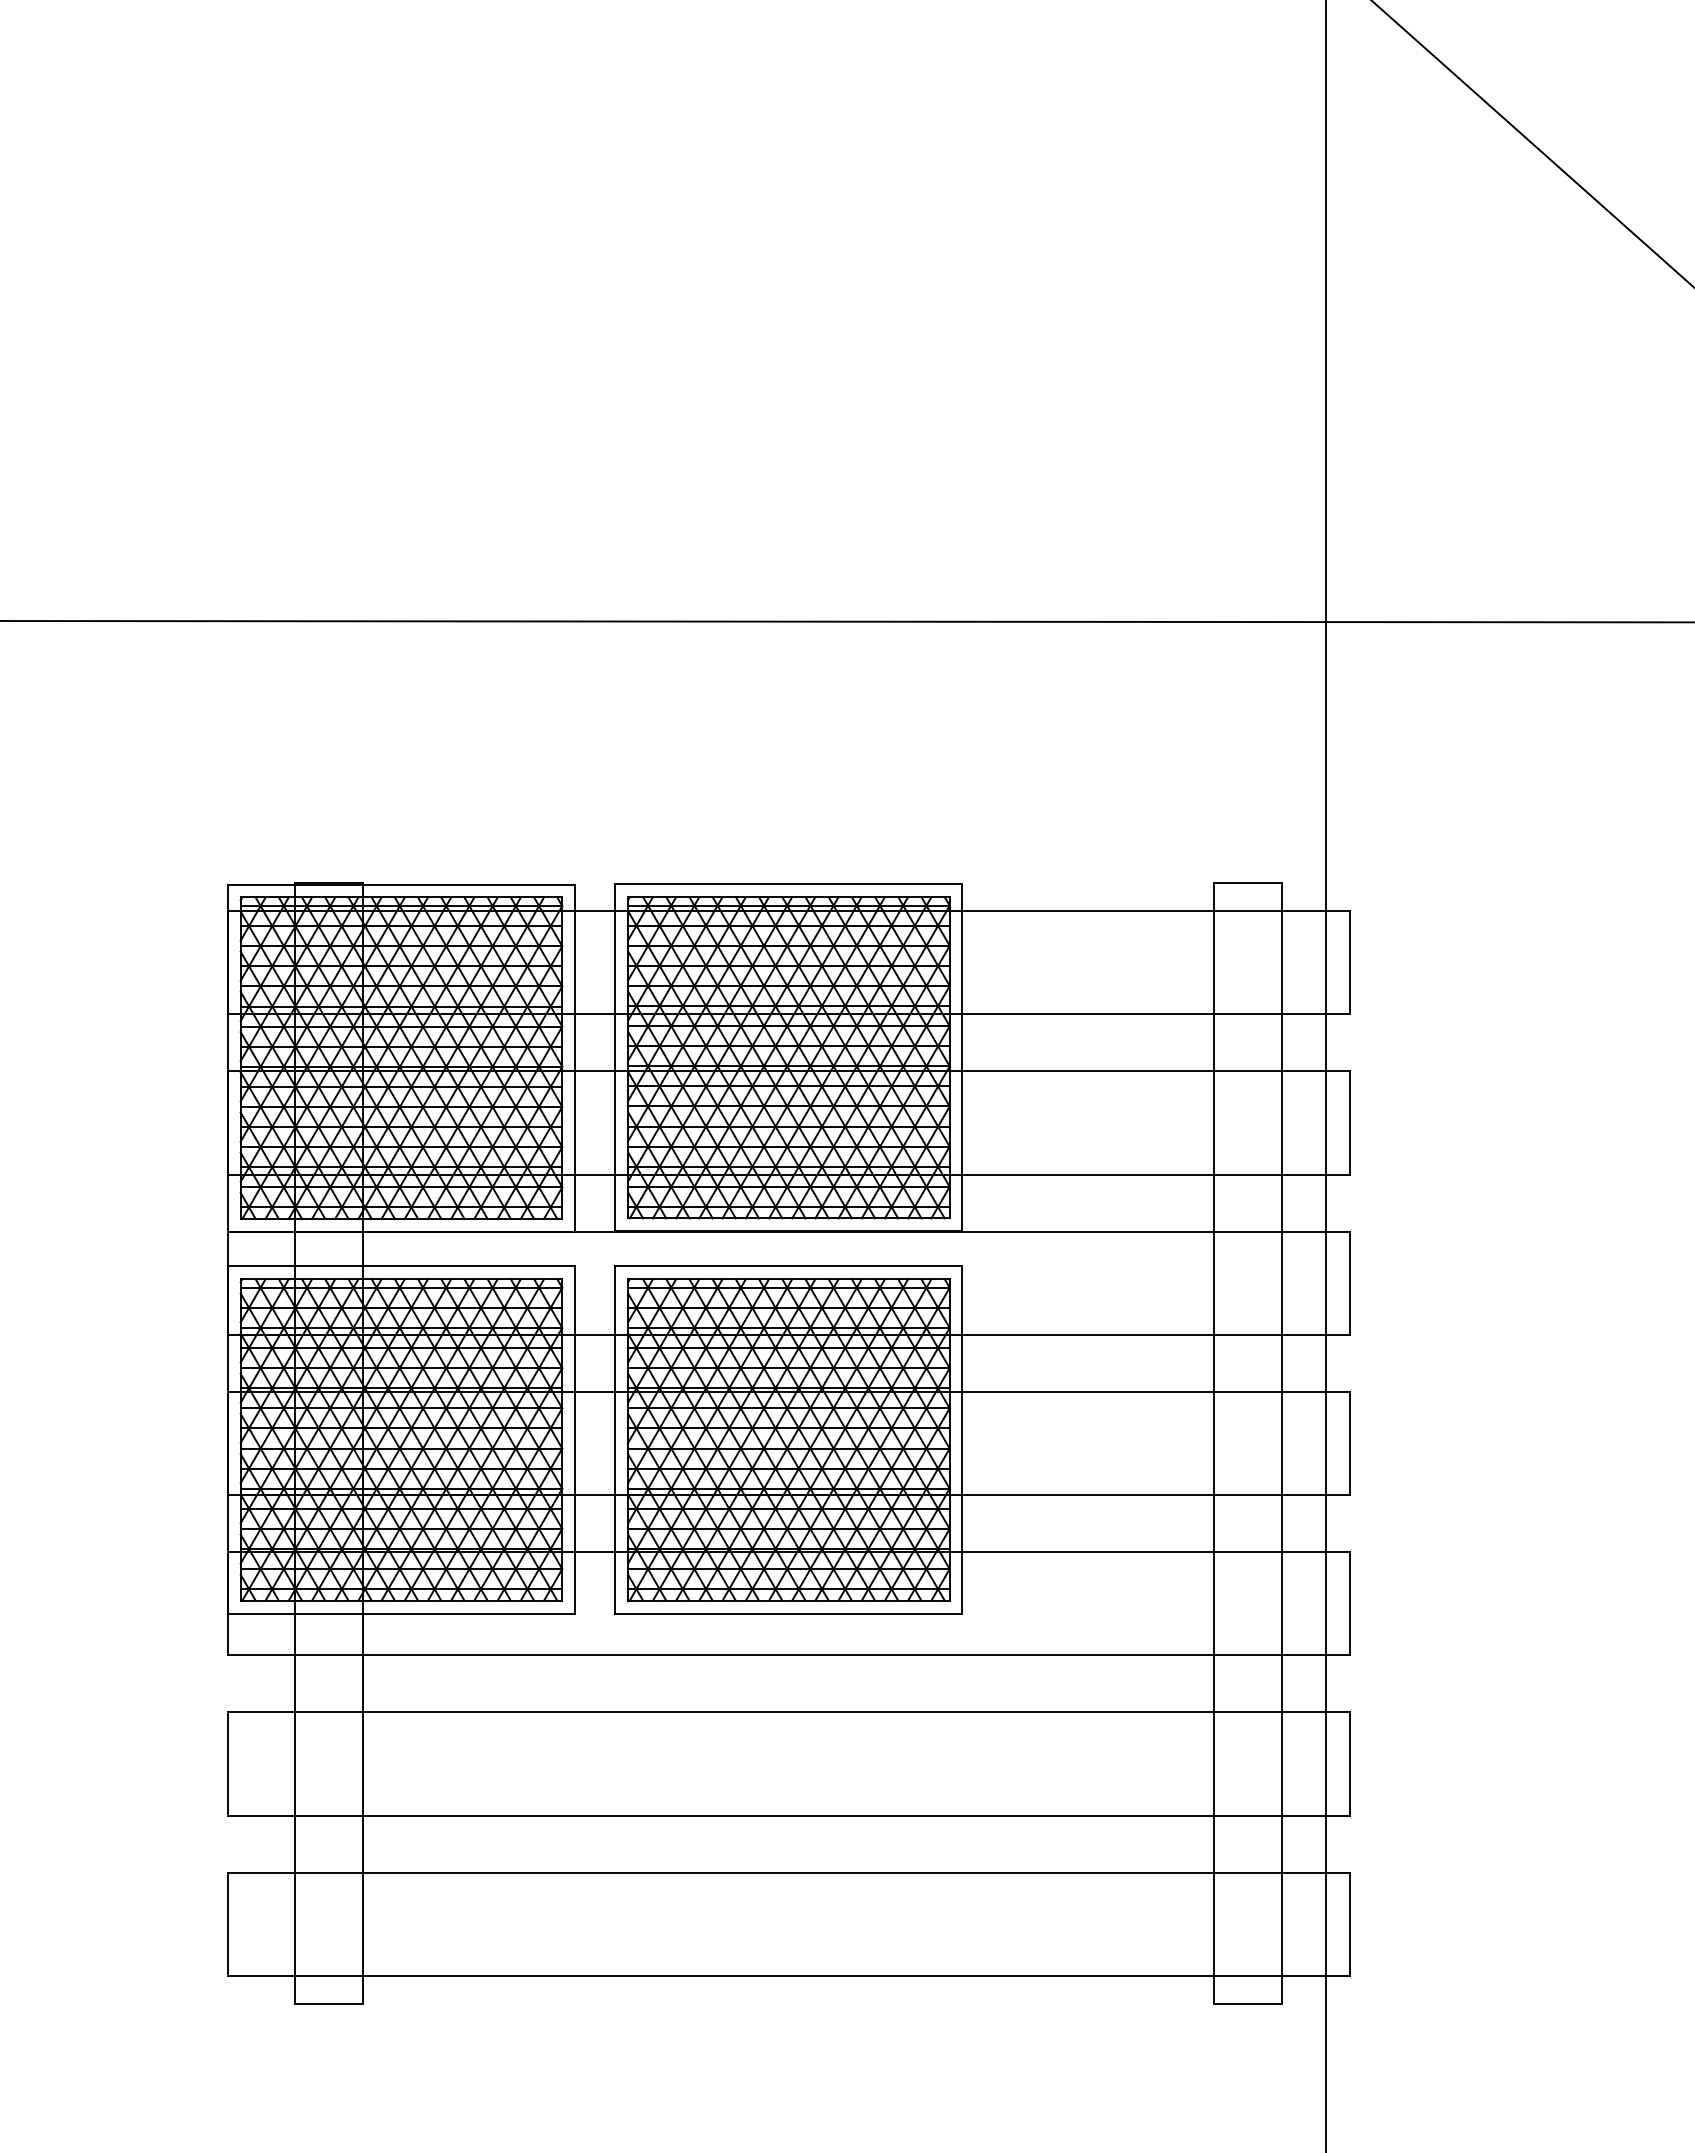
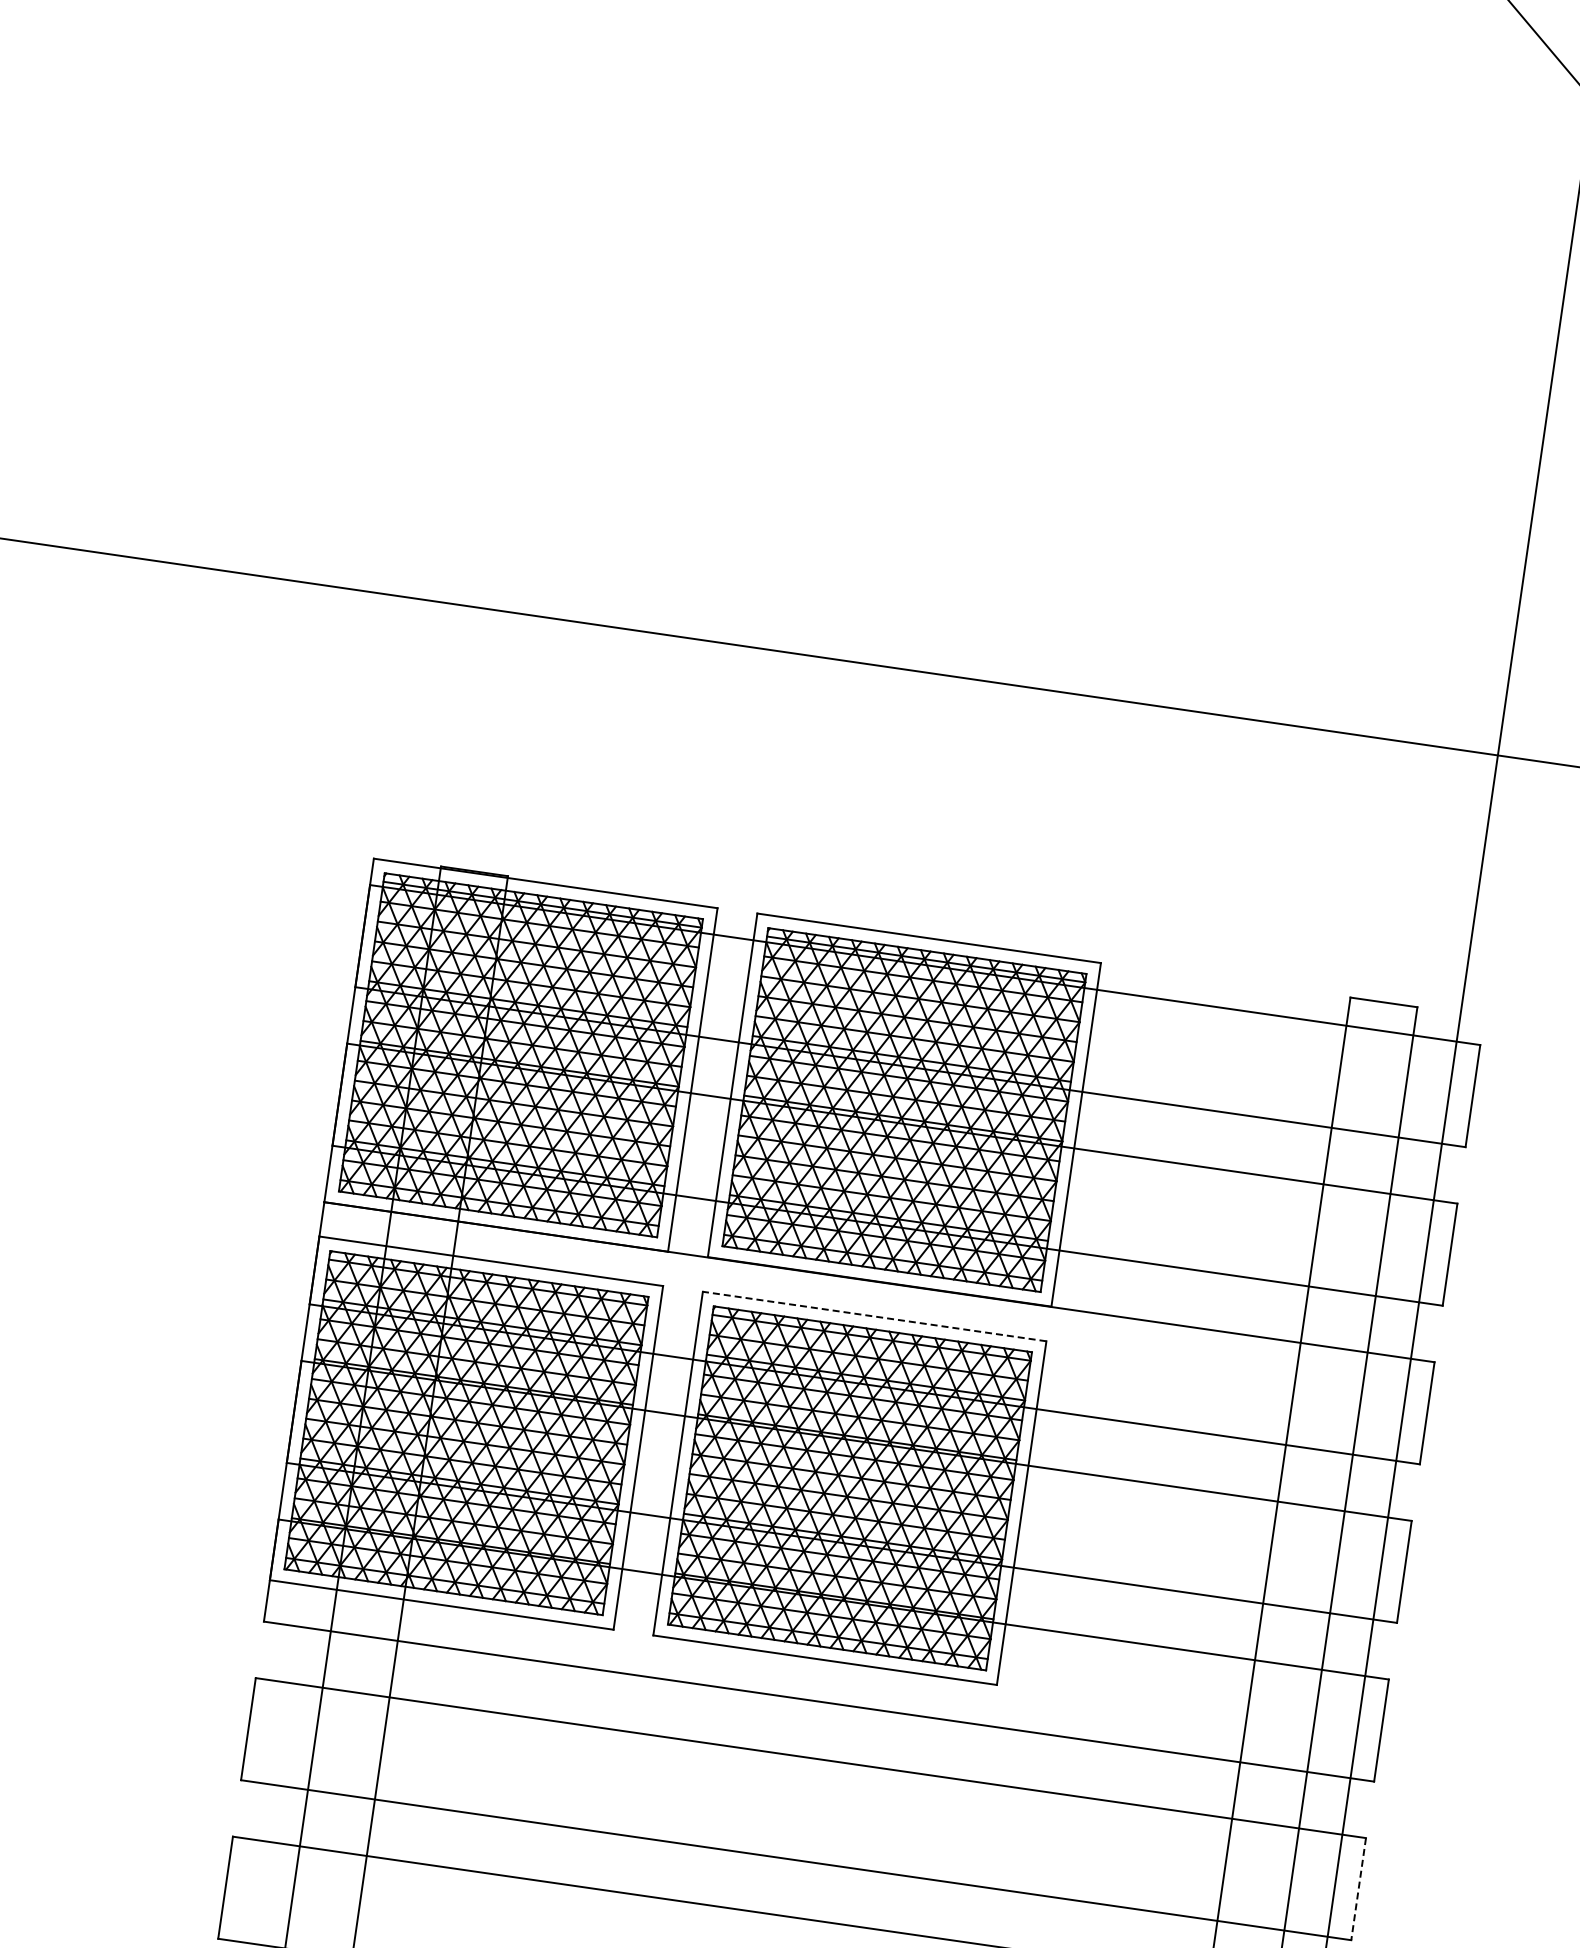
line: (788, 1266) -> (874, 1316), solid -> dashed
line: (1349, 1764) -> (1358, 1889), solid -> dashed

